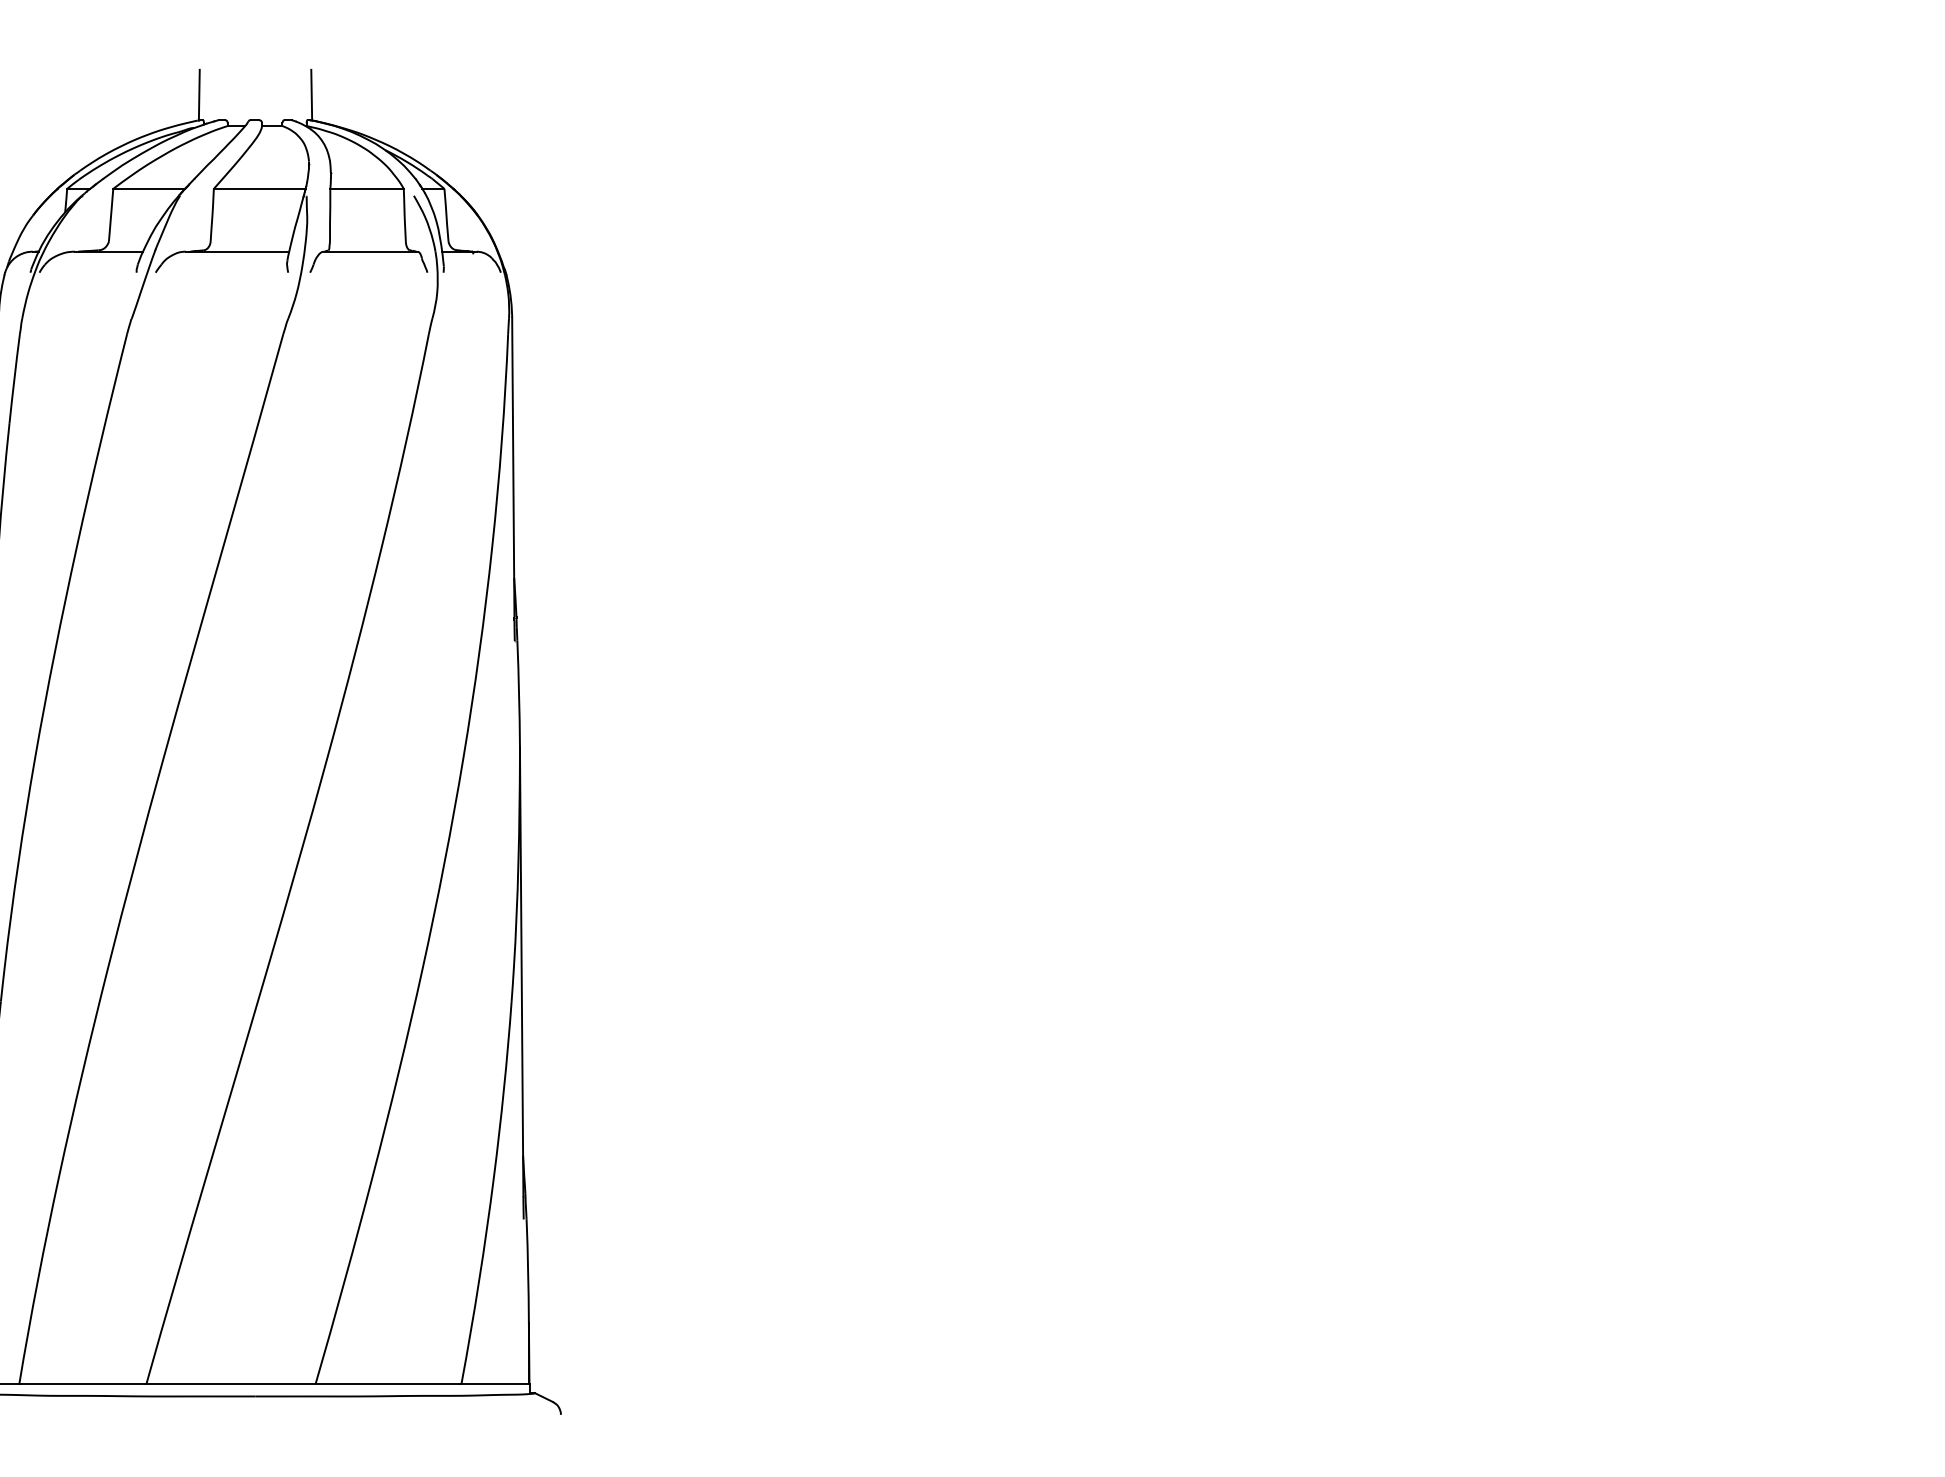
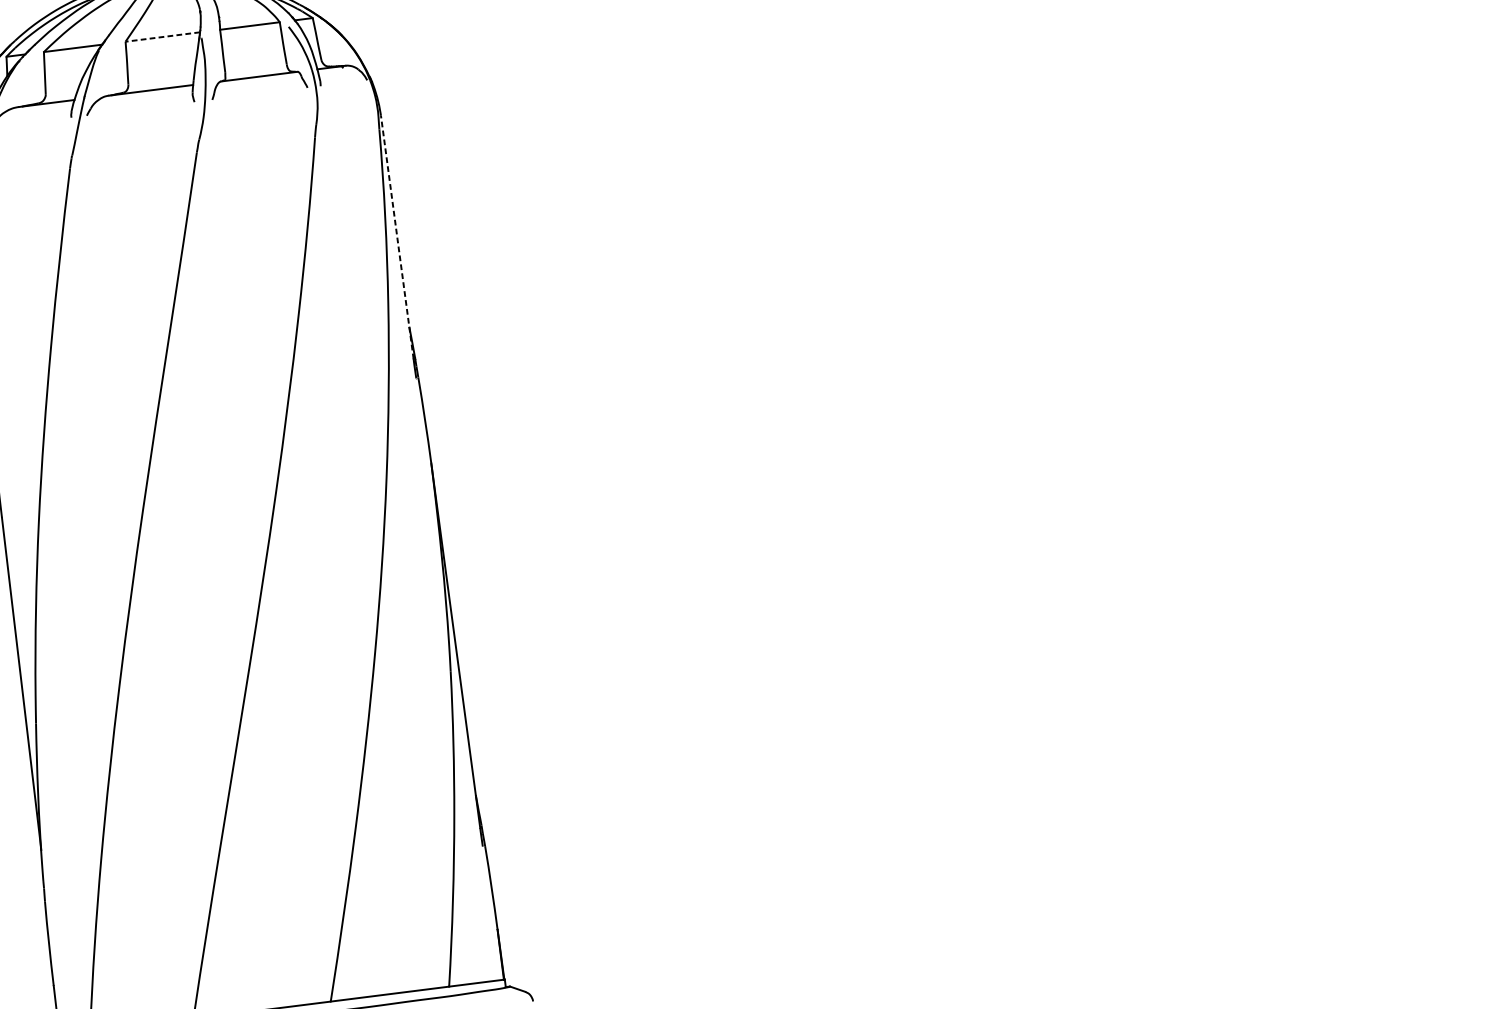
line: (259, 188) -> (162, 36), solid -> dashed
line: (513, 467) -> (397, 237), solid -> dashed

